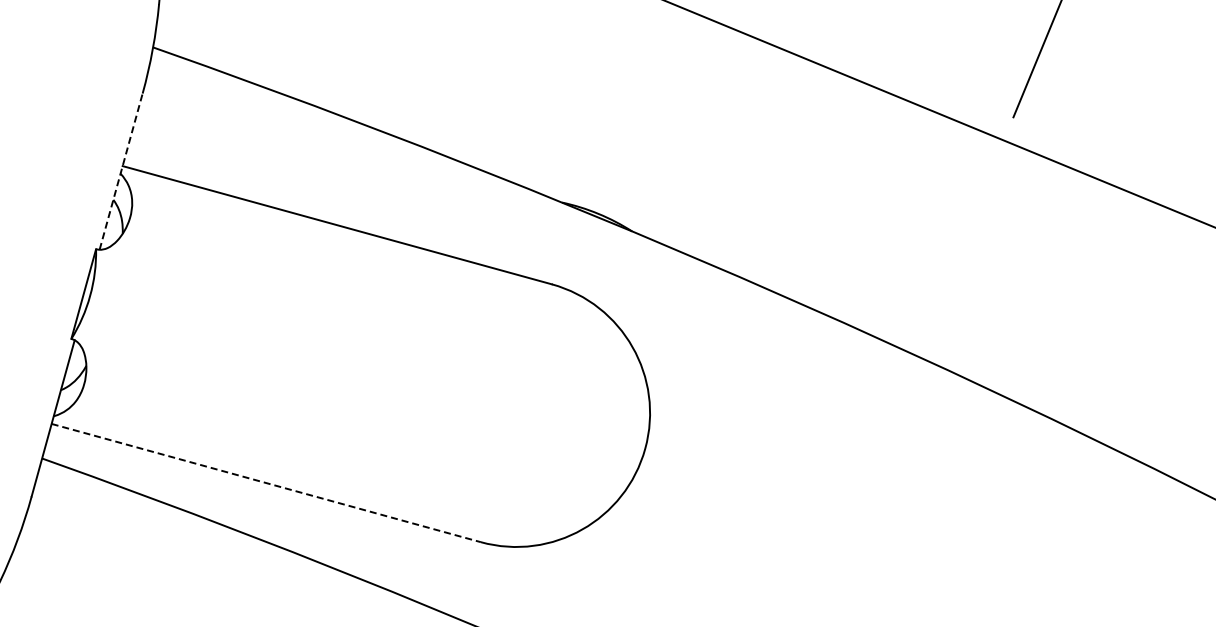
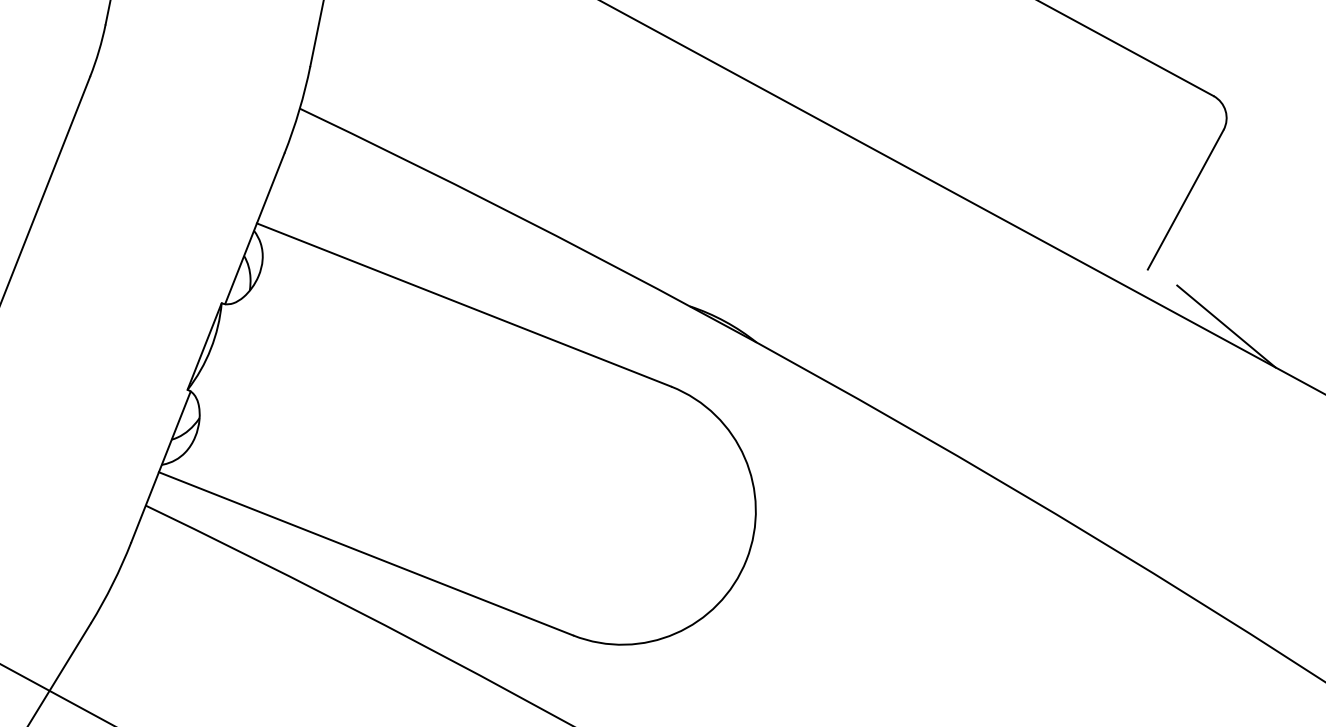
line: (1097, 165) -> (1226, 326), added
line: (121, 171) -> (255, 228), dashed -> solid
line: (266, 482) -> (366, 553), dashed -> solid

